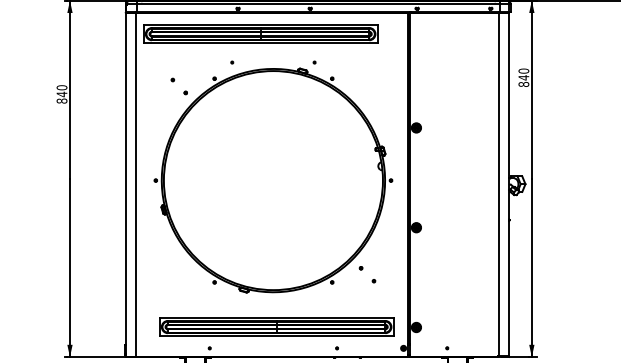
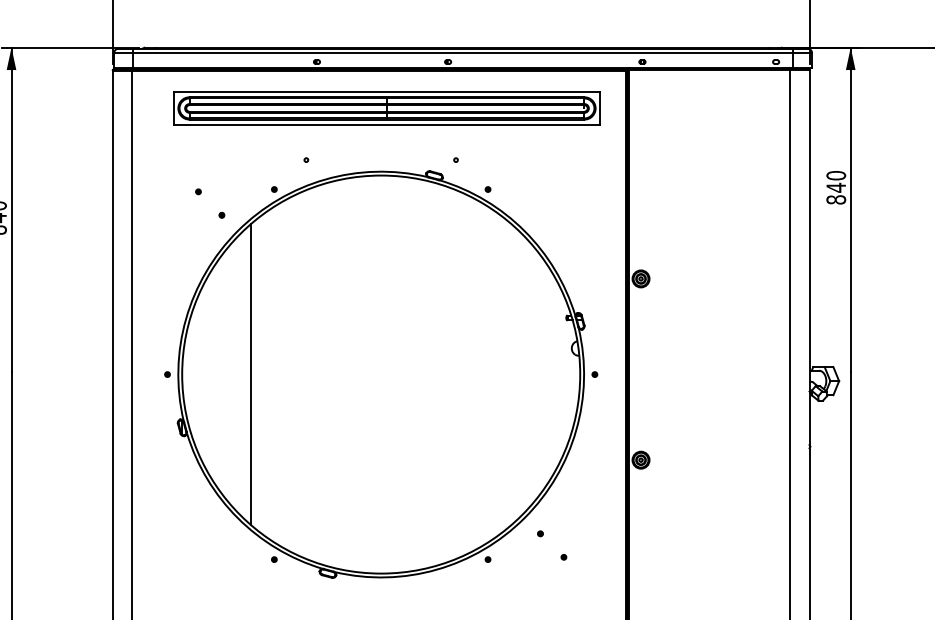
part: (260, 33) -> (386, 107), moved
line: (201, 180) -> (250, 374), added

